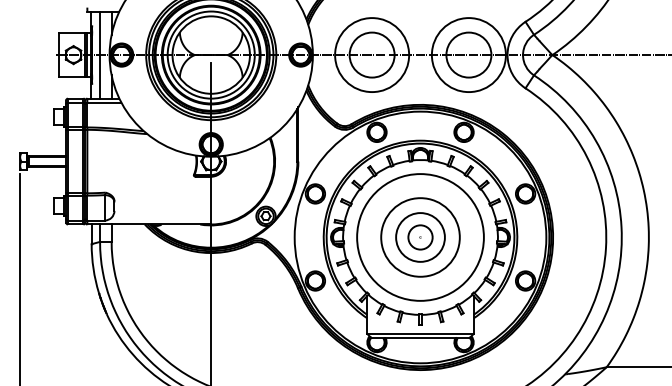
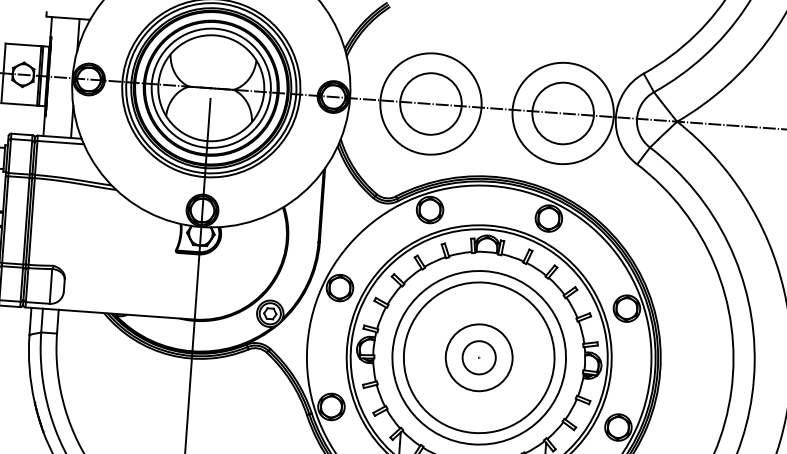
line: (100, 54) -> (60, 76), removed
circle: (420, 237) -> (479, 357), size x1.4

